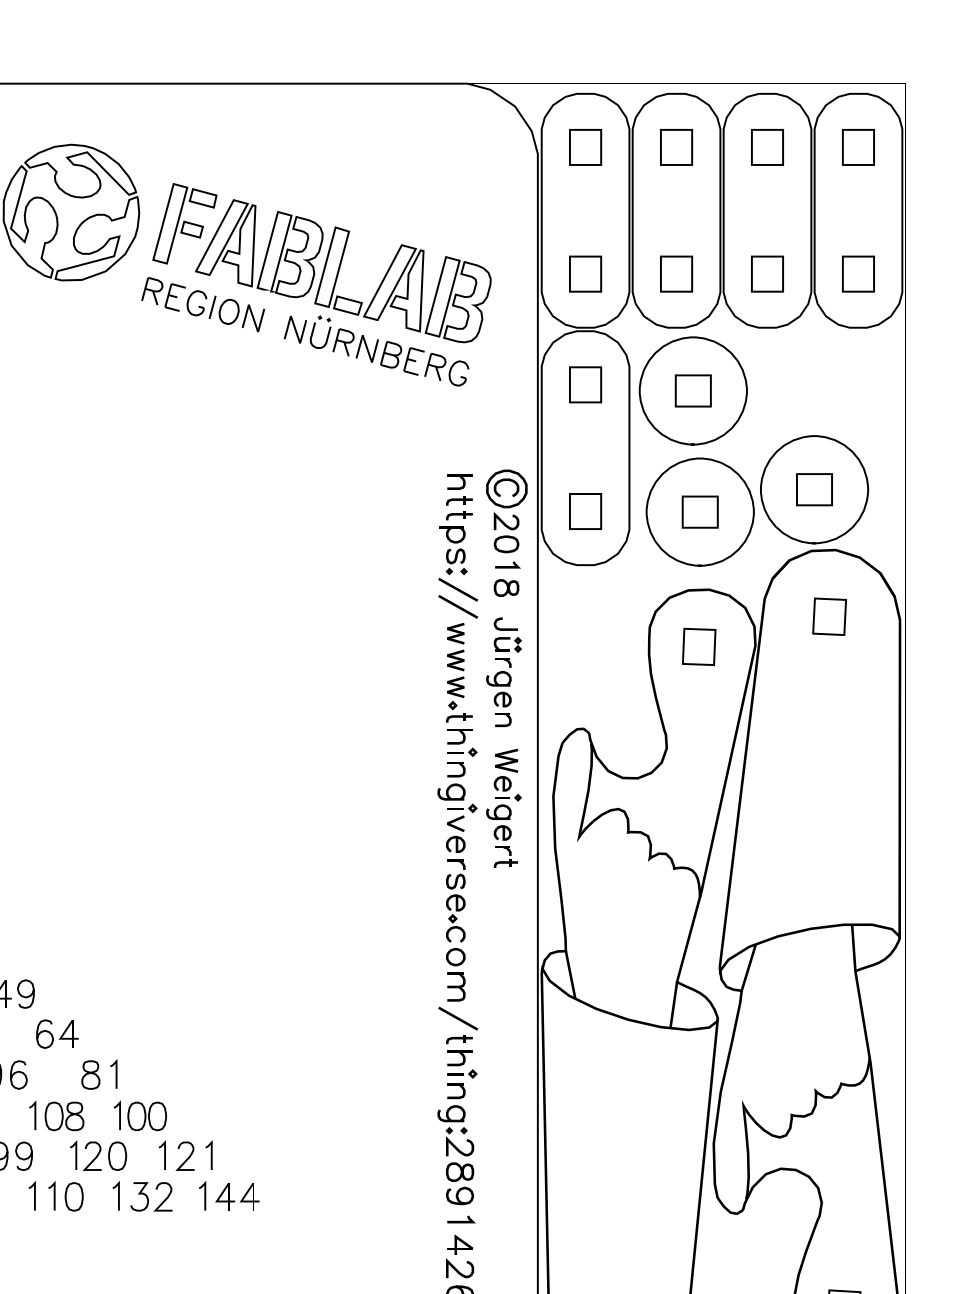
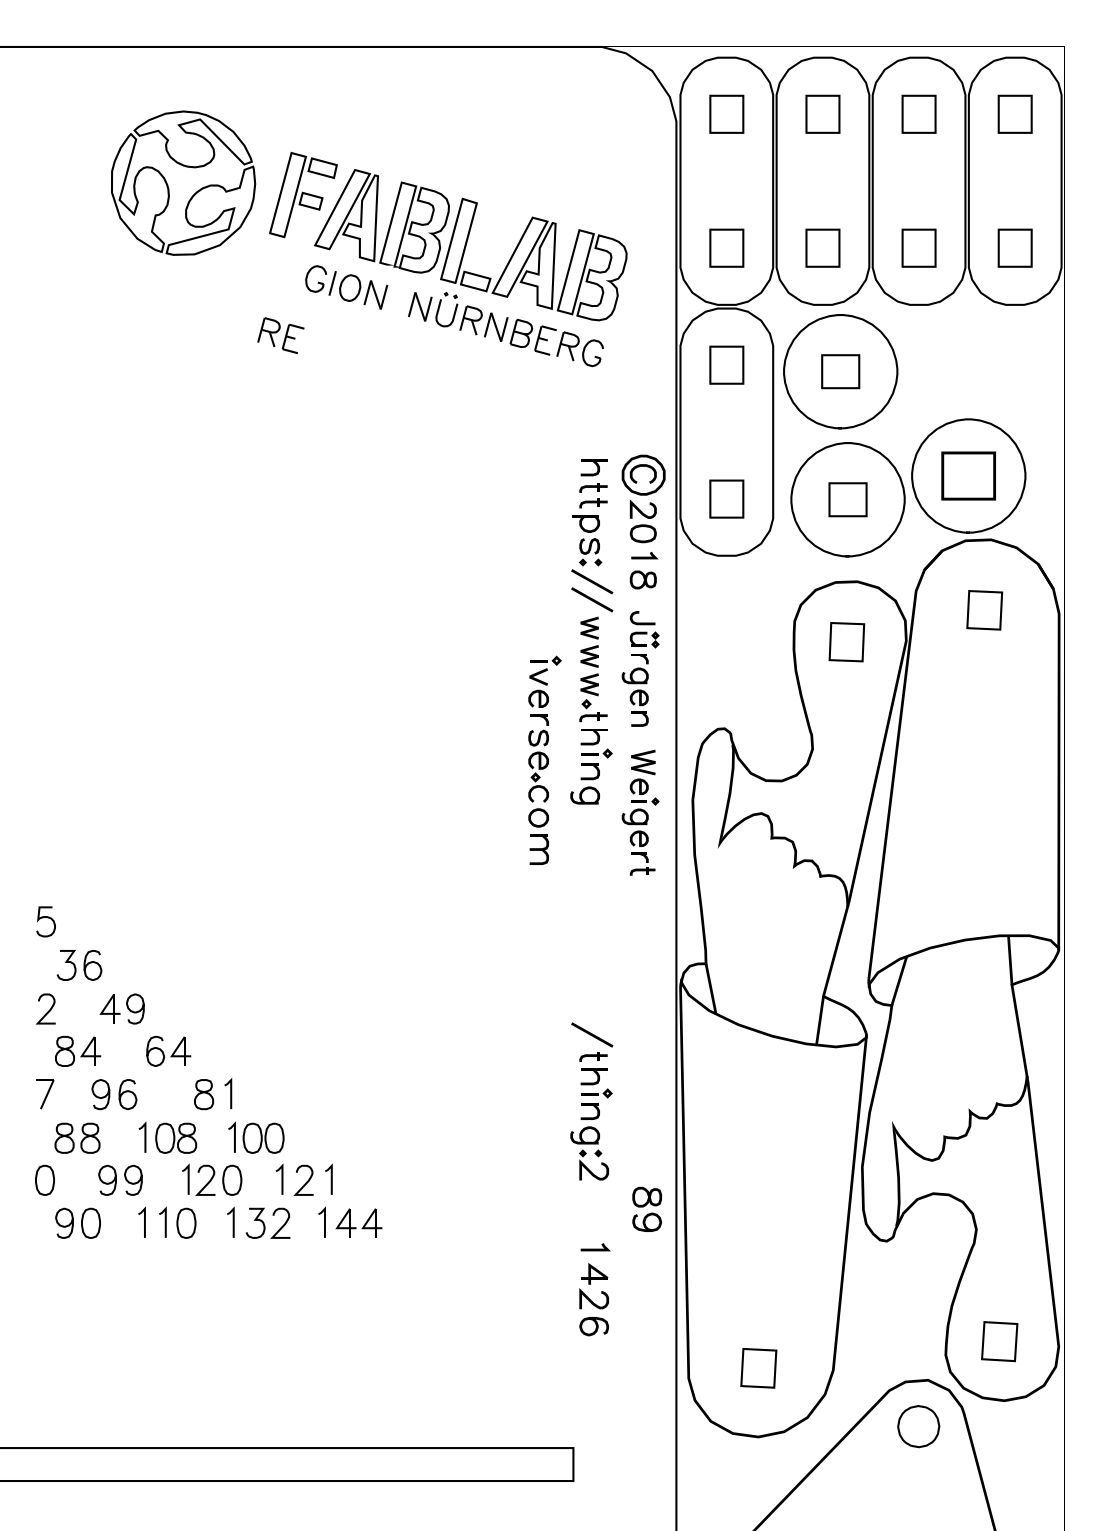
part: (163, 294) -> (280, 335), moved
part: (814, 489) -> (968, 475), size x1.4
part: (461, 901) -> (544, 759), moved
part: (459, 1182) -> (646, 1208), moved

